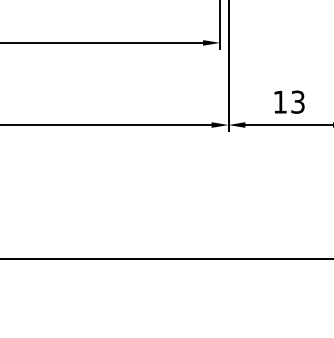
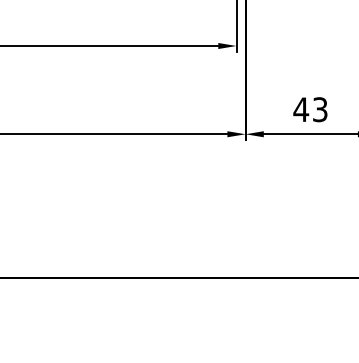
text: (279, 102) -> (300, 110), 13 -> 43

